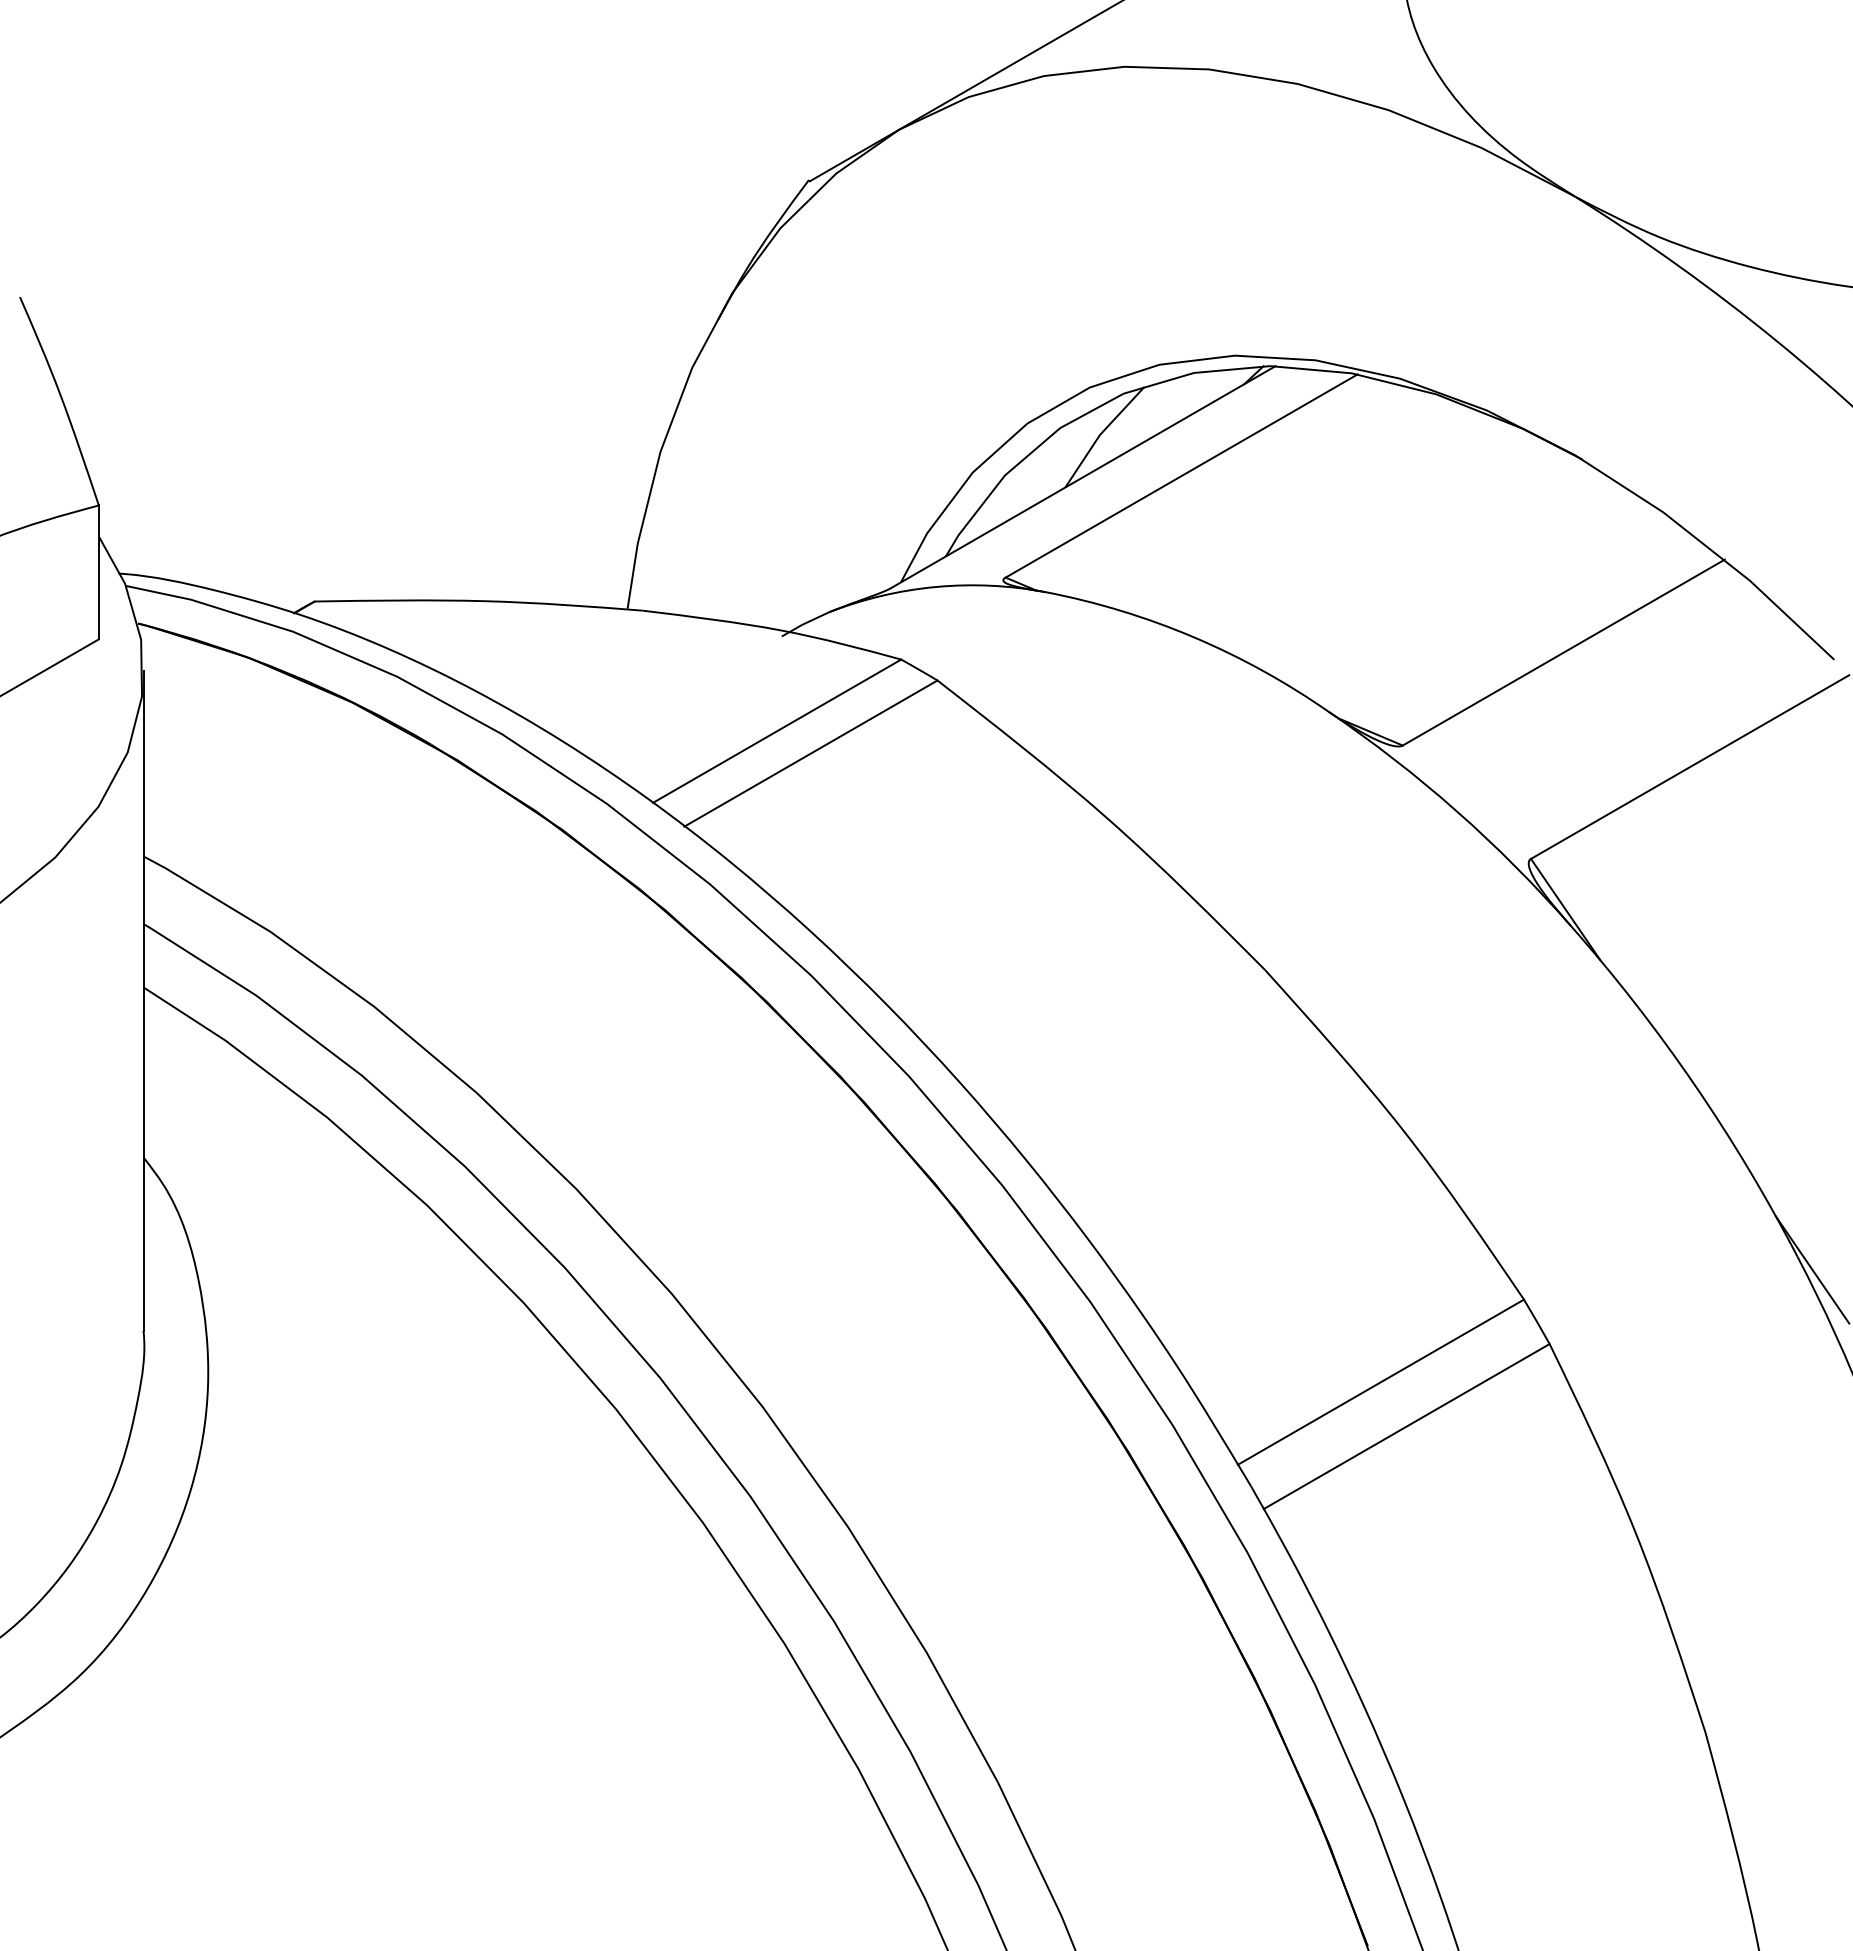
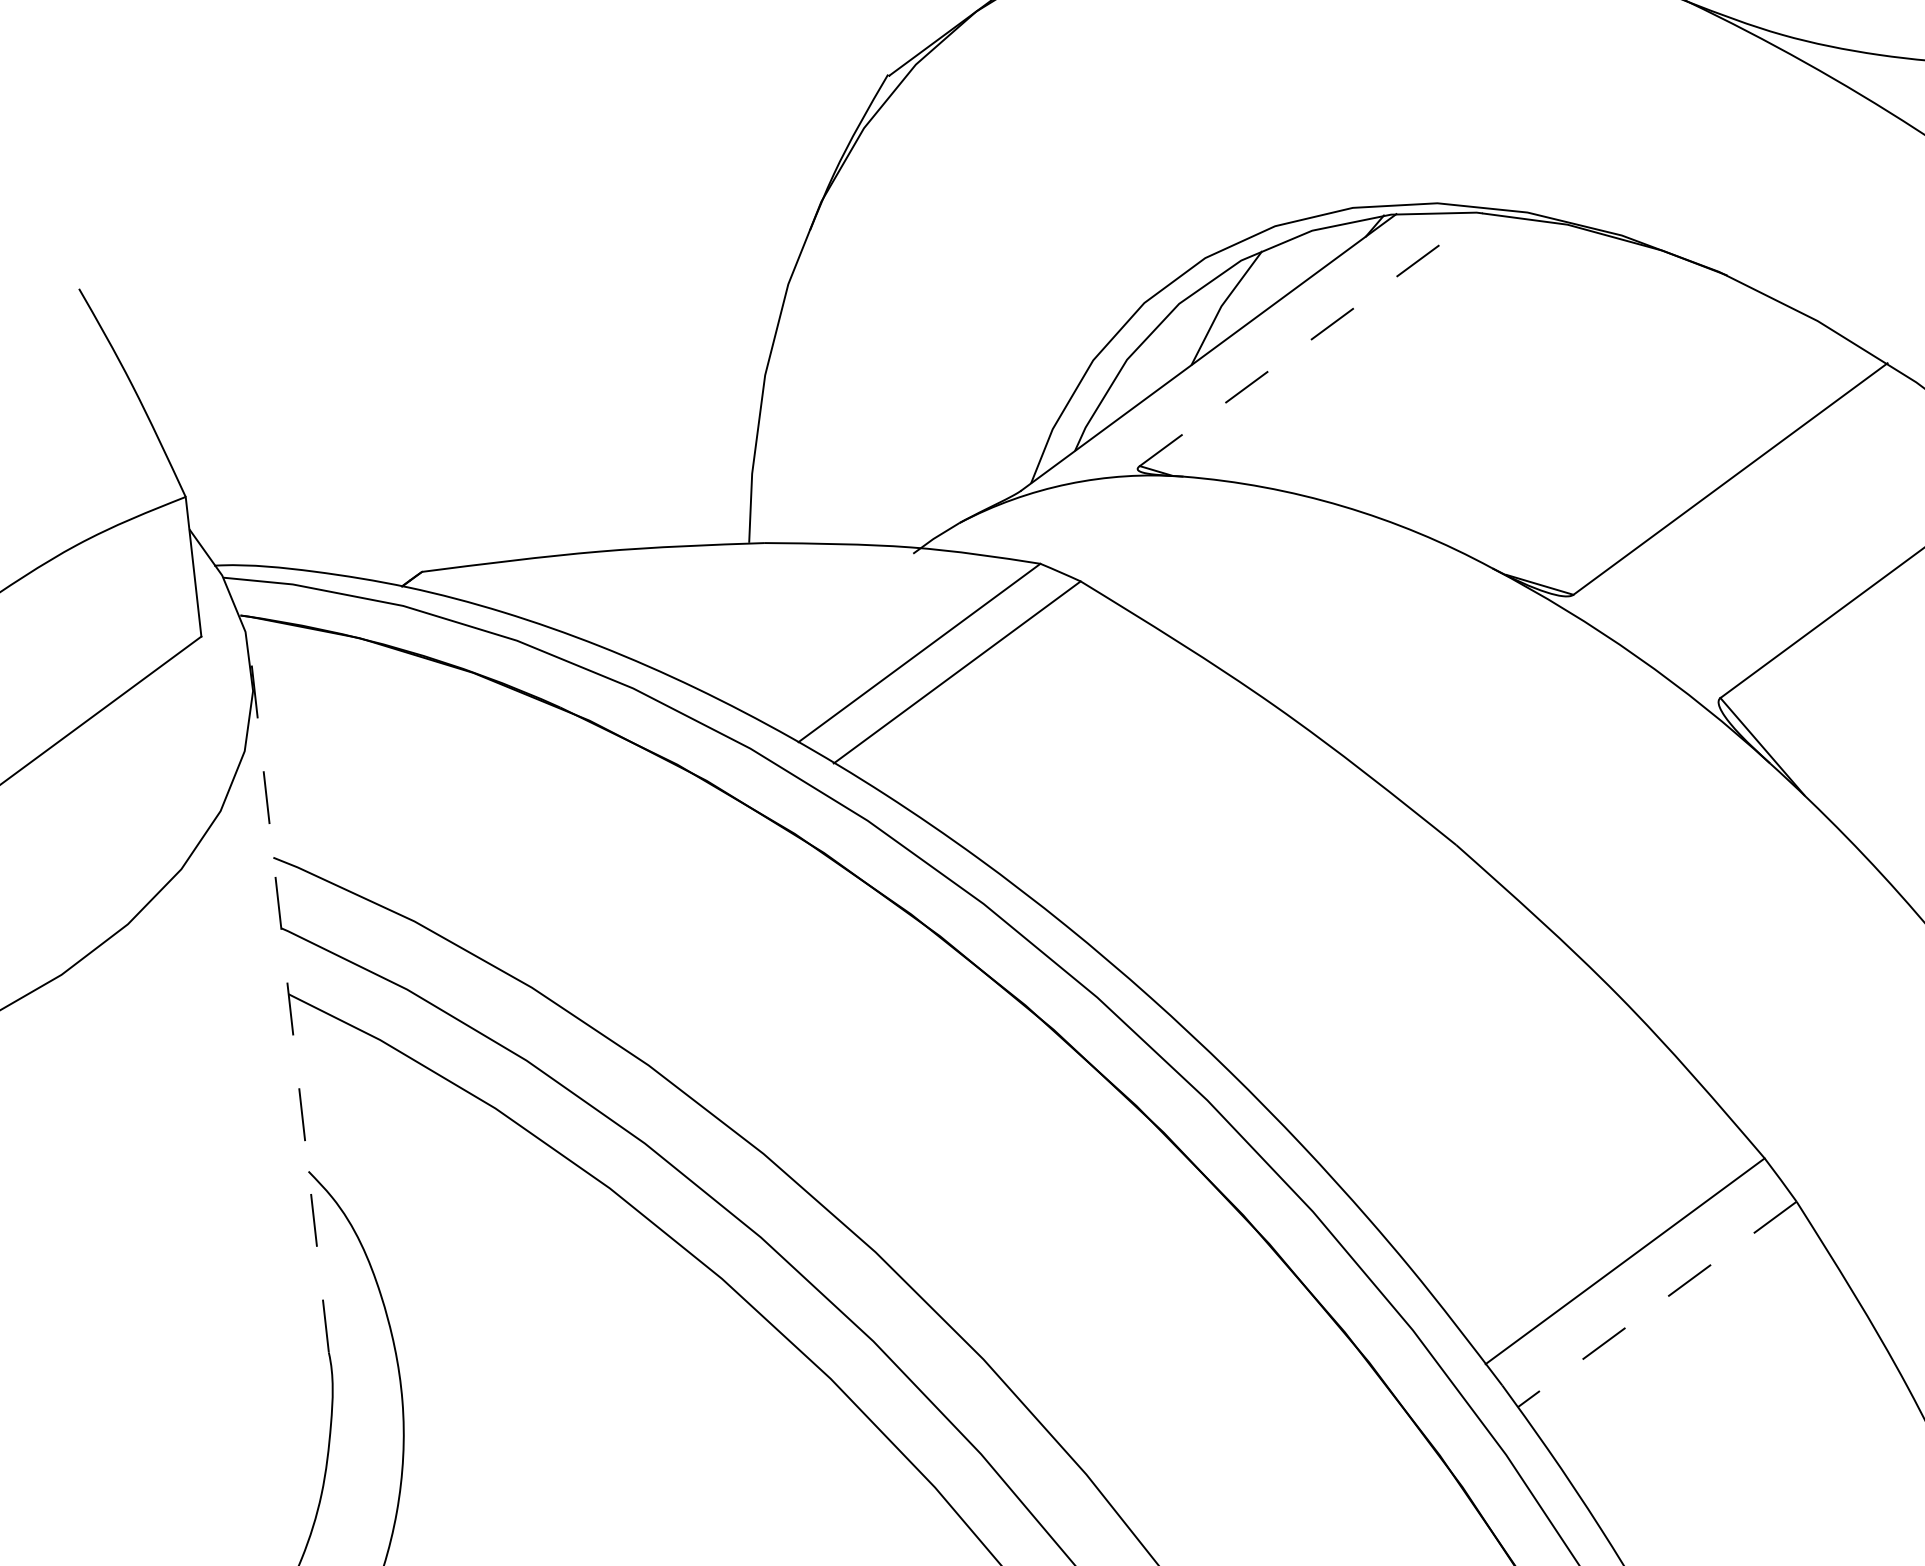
line: (1182, 475) -> (1312, 338), solid -> dashed
line: (143, 1001) -> (290, 1008), solid -> dashed
line: (1406, 1426) -> (1657, 1304), solid -> dashed

